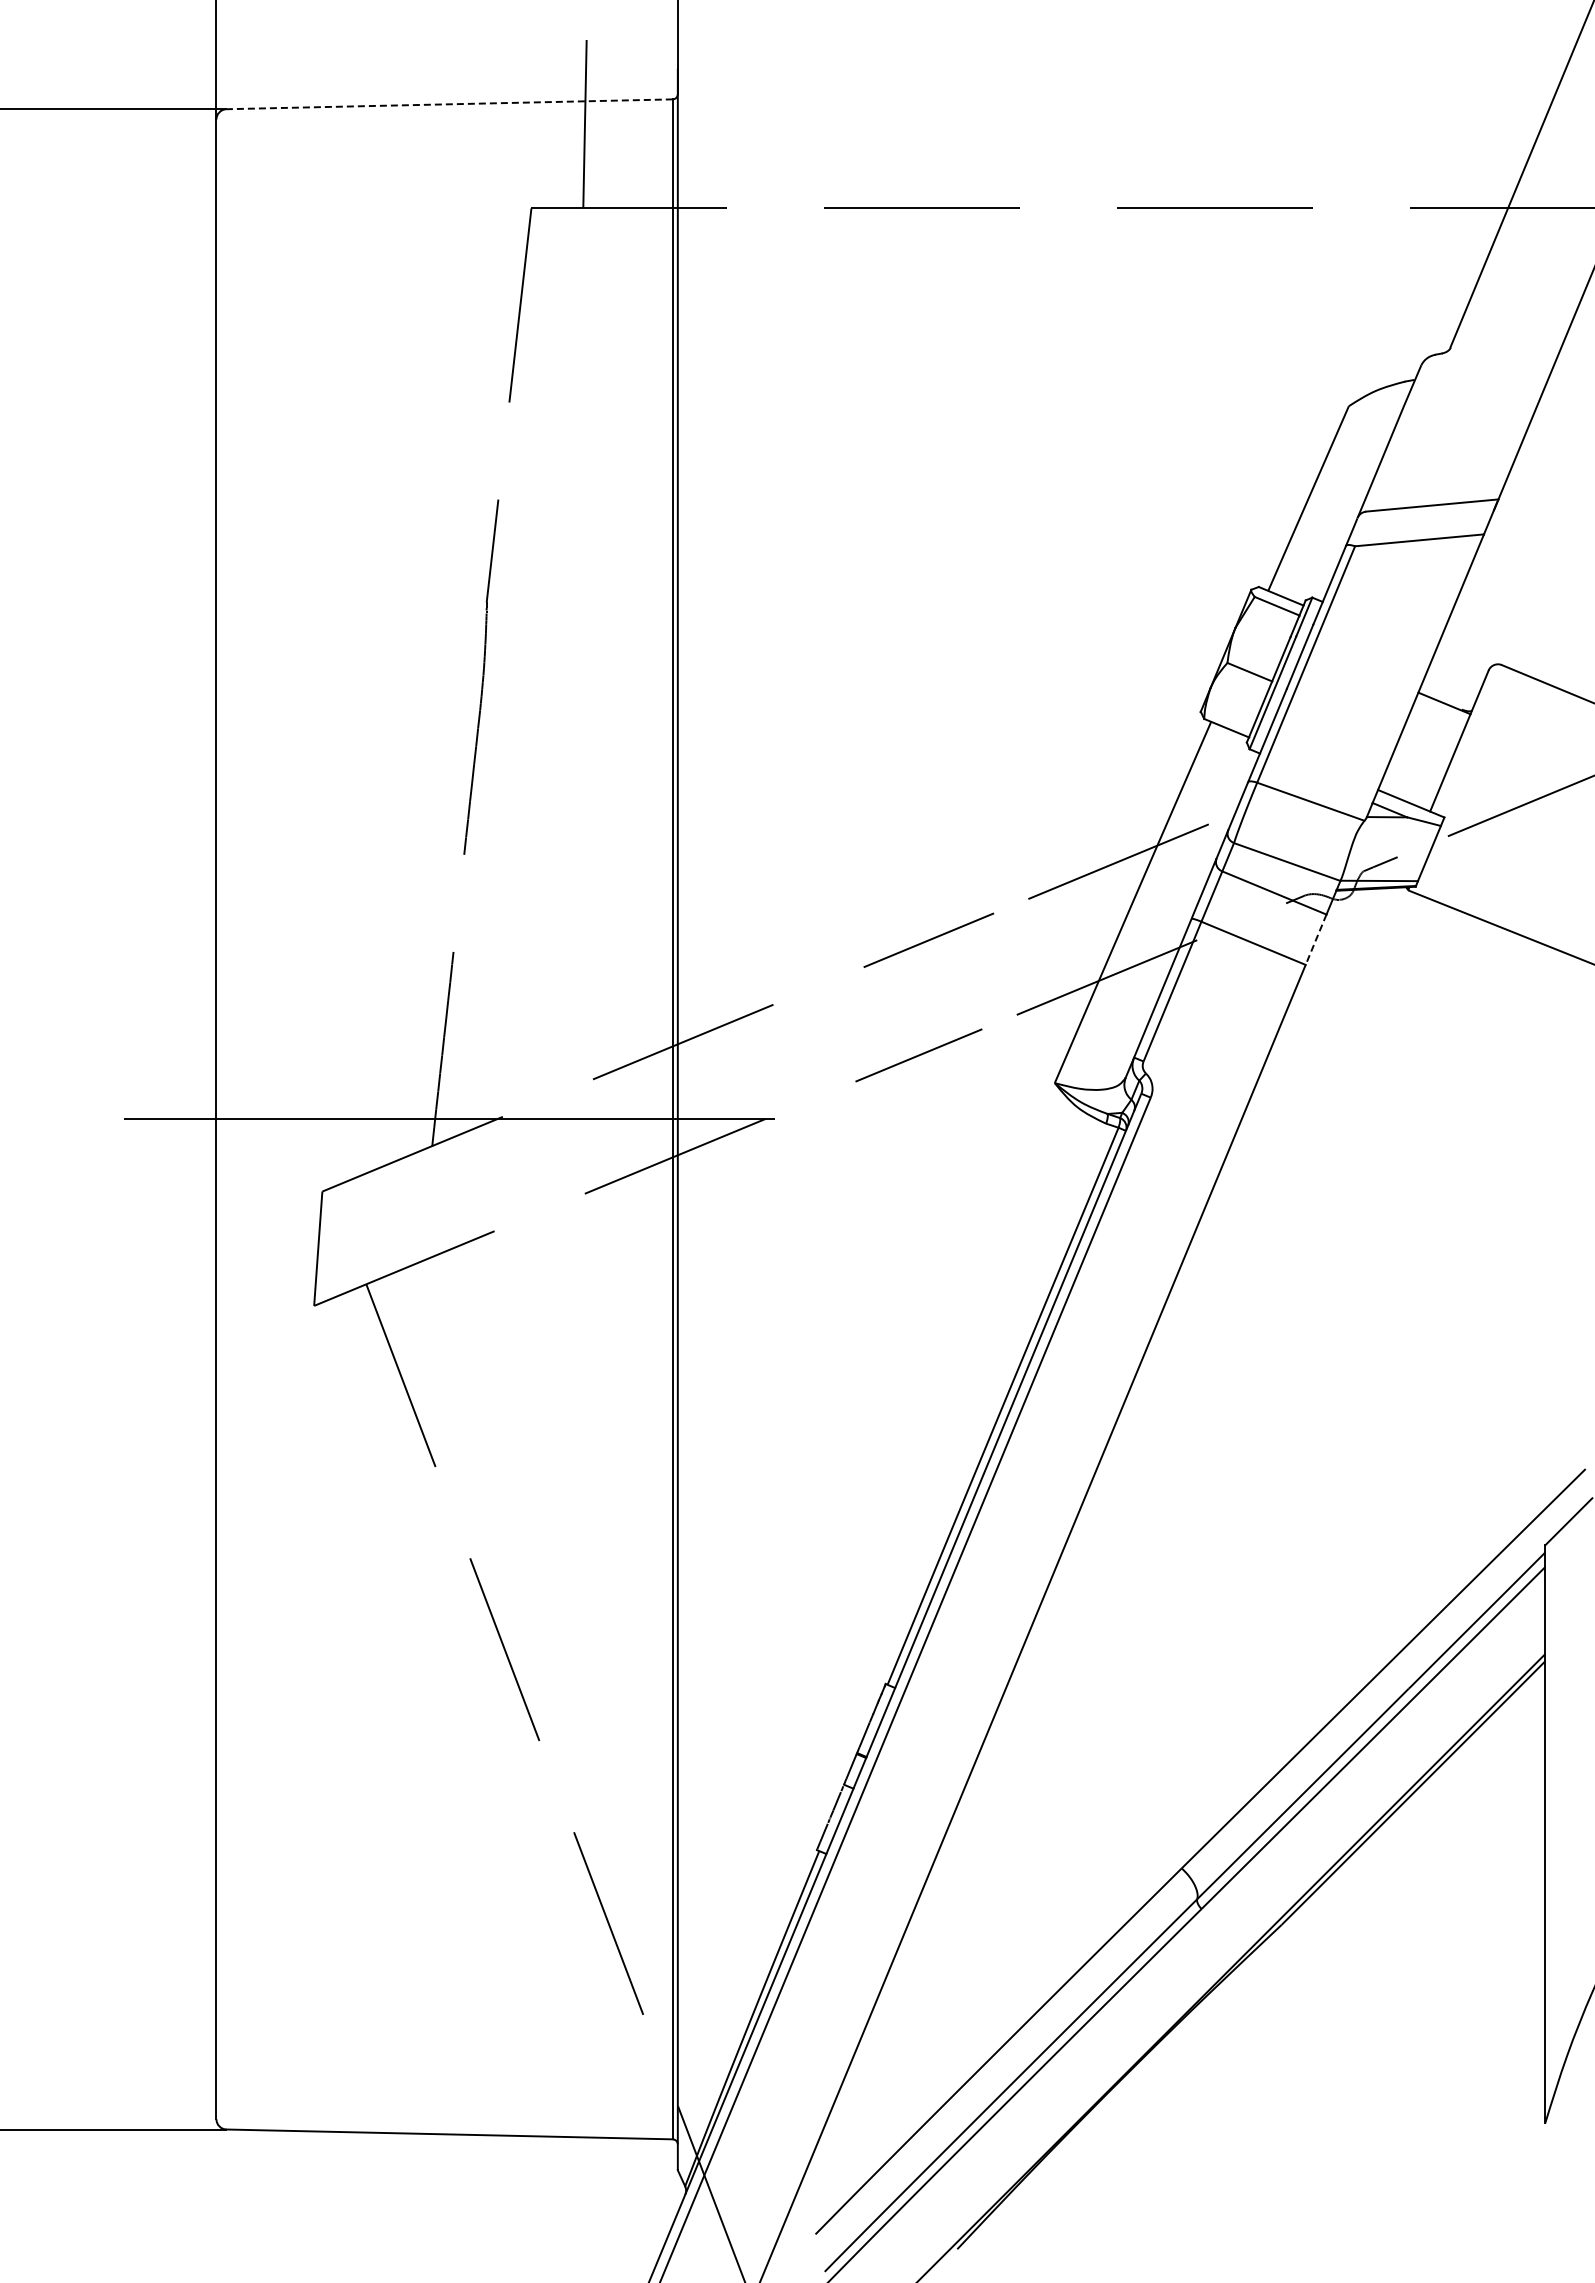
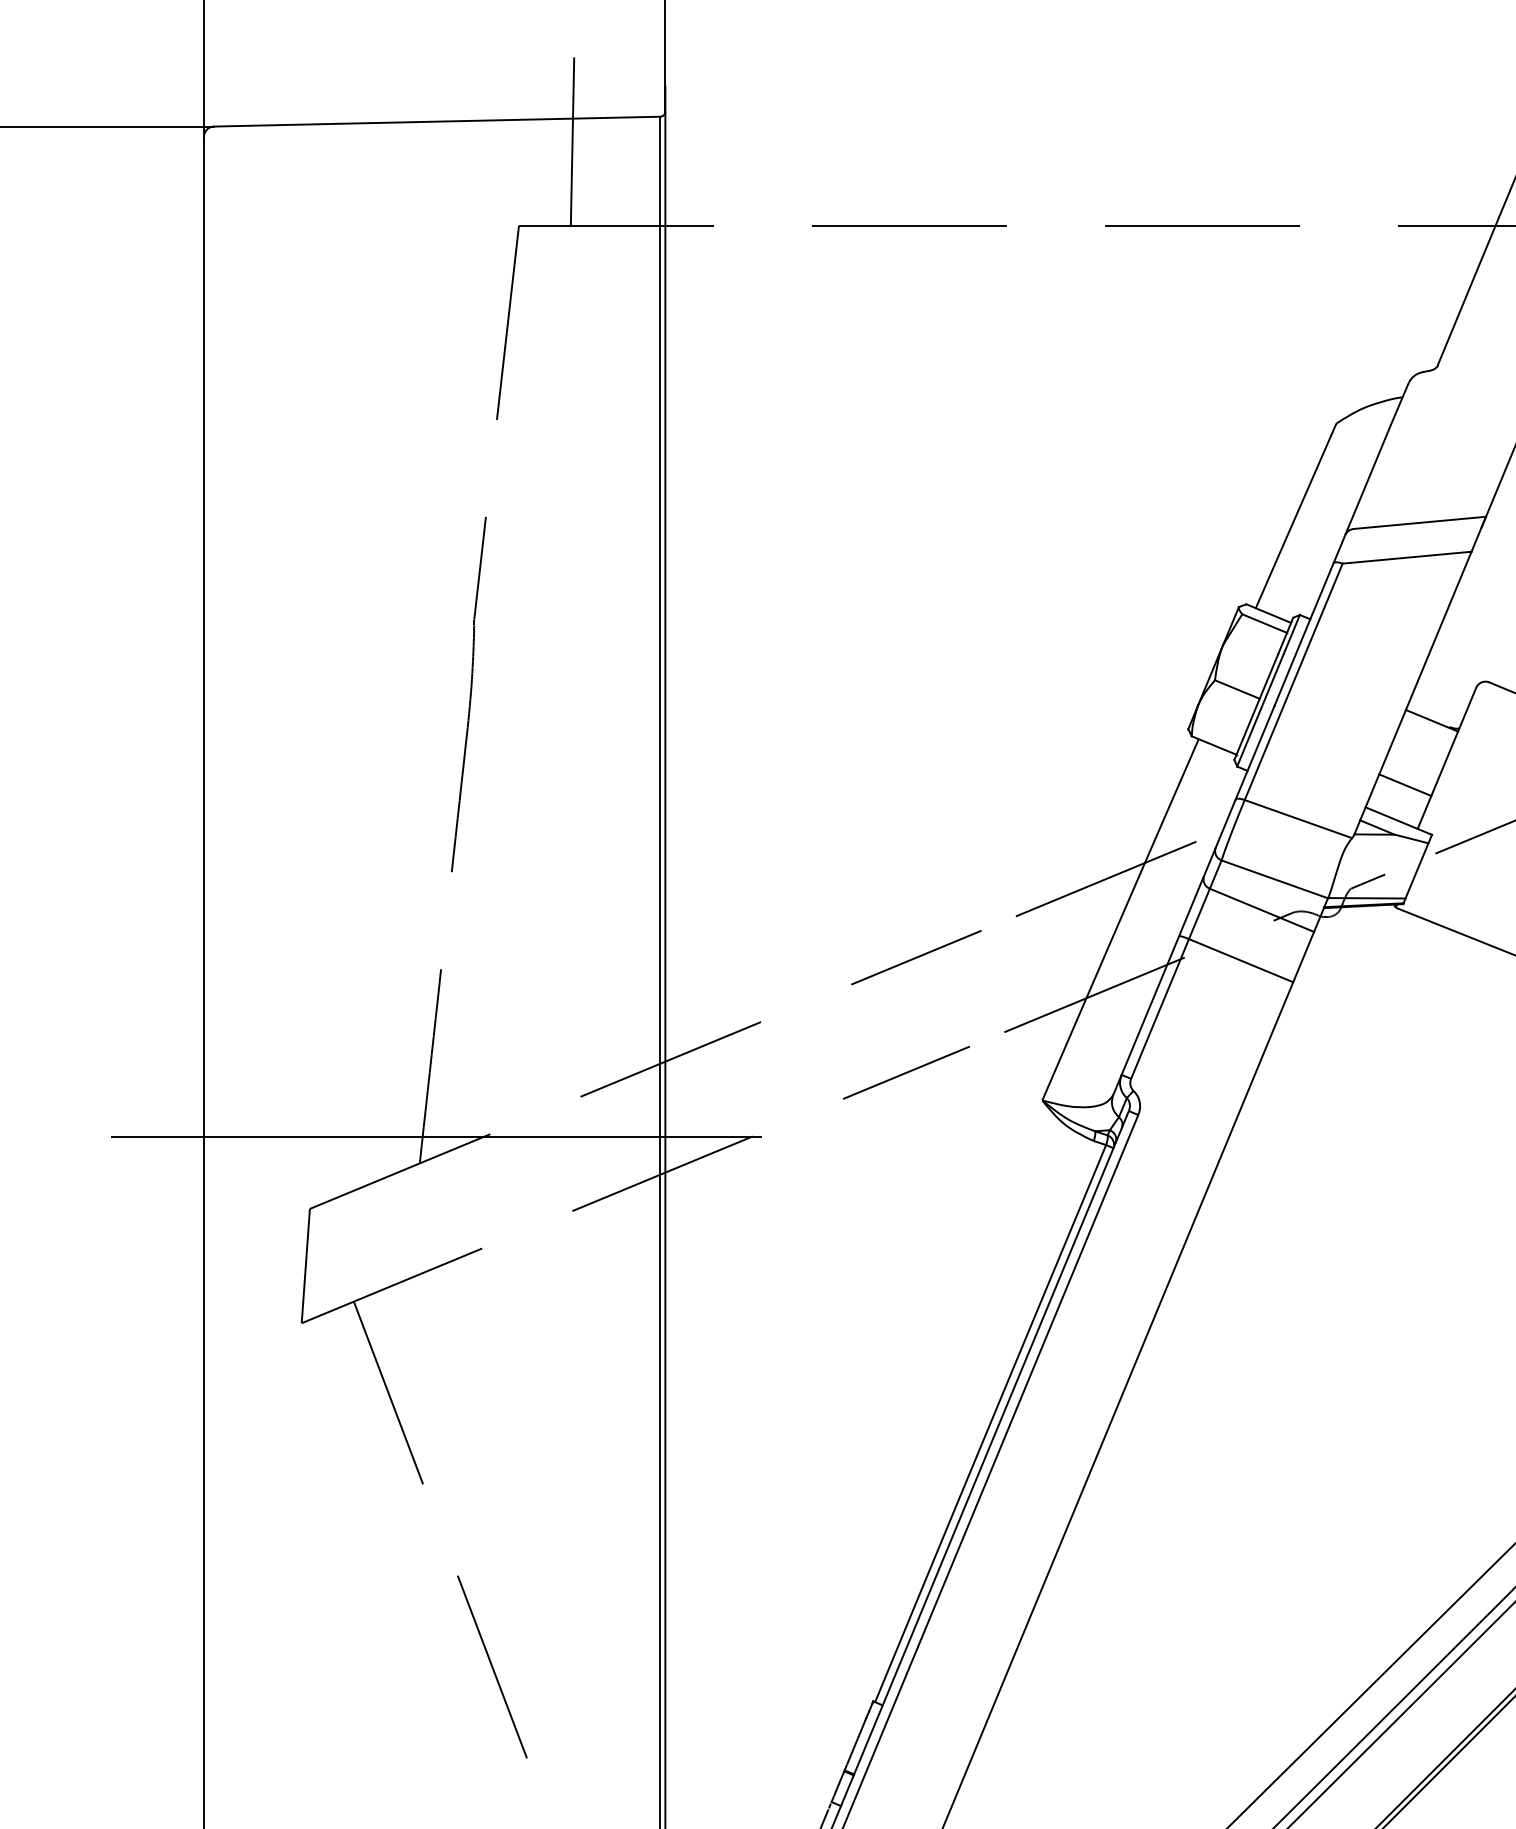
line: (449, 104) -> (437, 121), dashed -> solid
line: (1417, 767) -> (1405, 784), added
line: (1315, 940) -> (1303, 957), dashed -> solid

